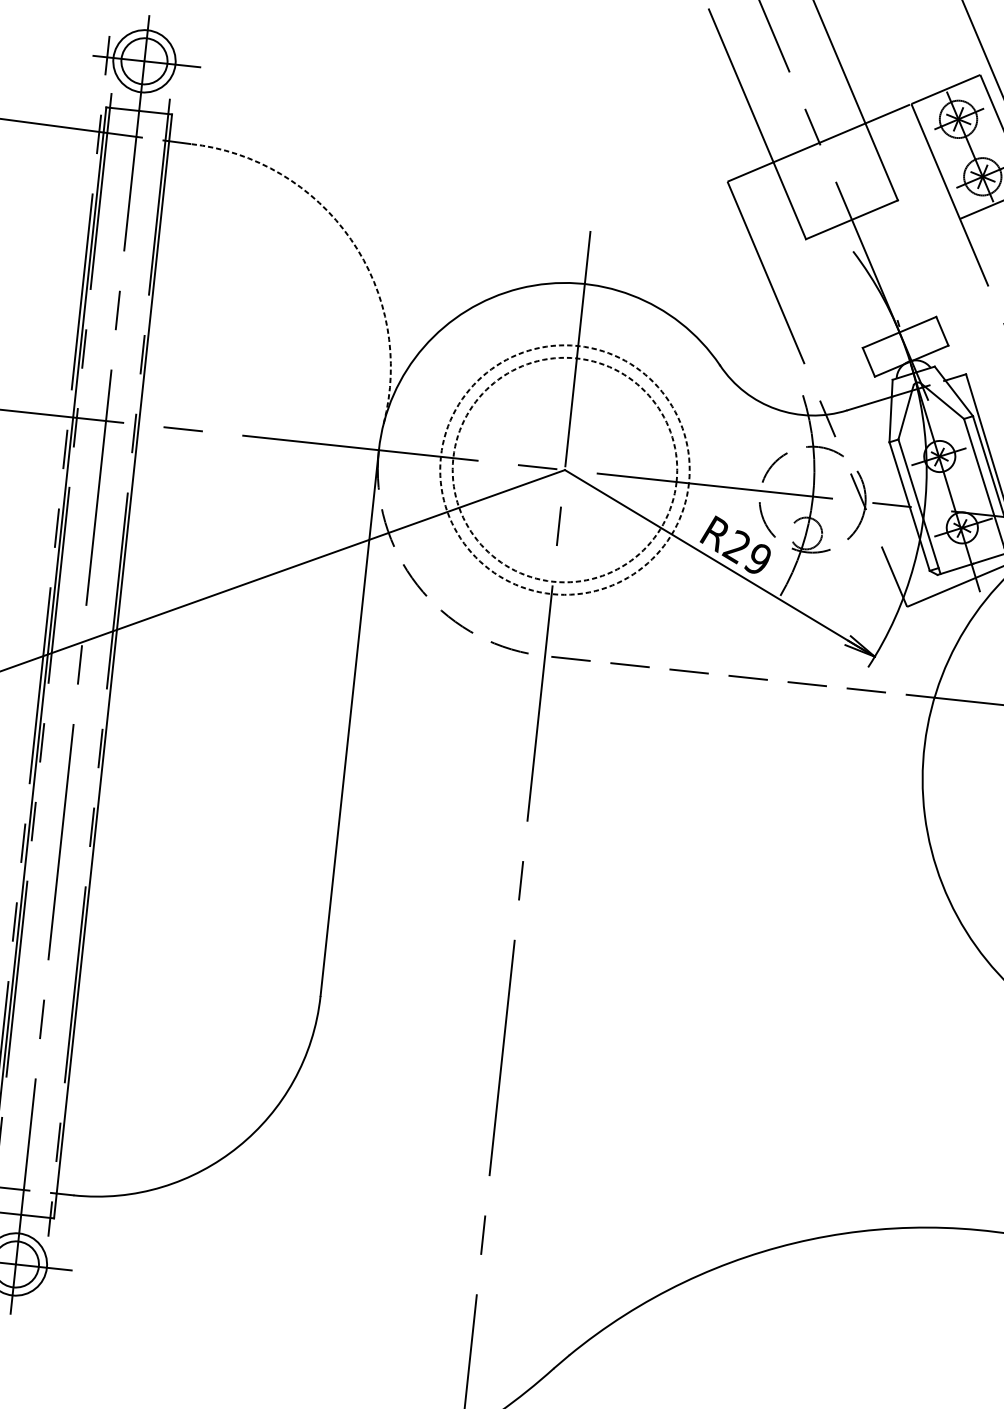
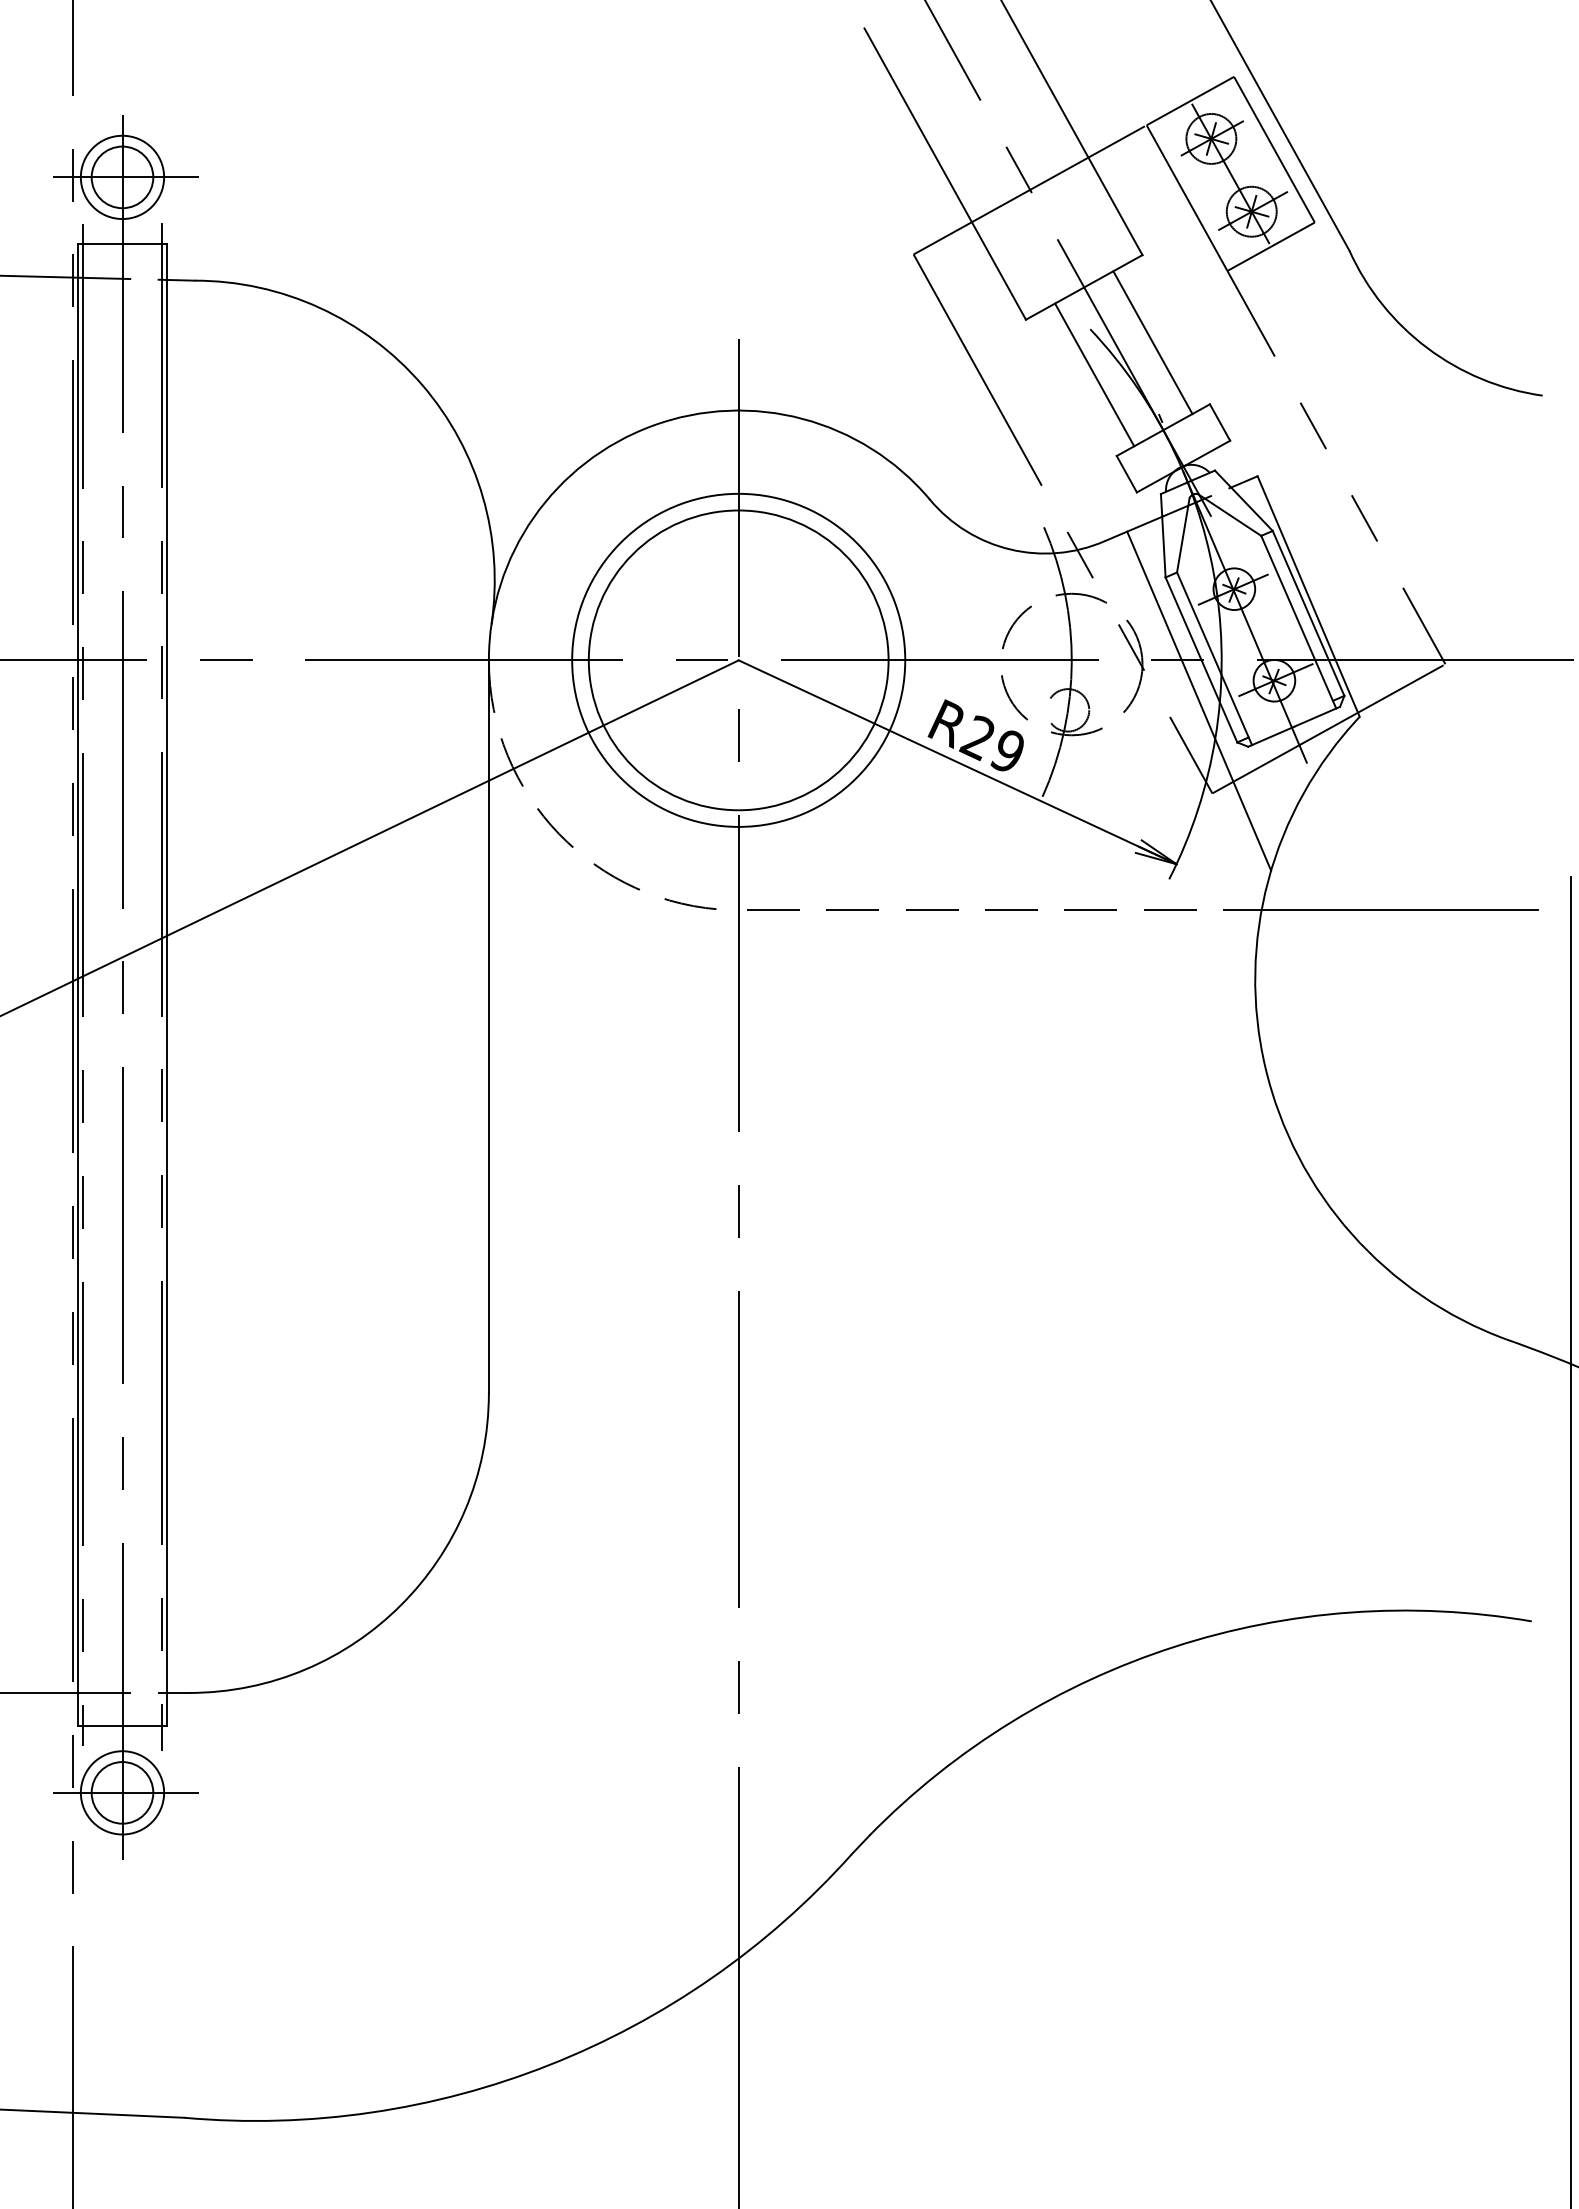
arc: (350, 239) -> (421, 384), dashed -> solid
line: (898, 266) -> (1152, 342), added
line: (852, 285) -> (1094, 374), added
circle: (564, 469) -> (738, 659), dashed -> solid
circle: (564, 470) -> (738, 660), dashed -> solid
line: (904, 536) -> (1199, 700), added

